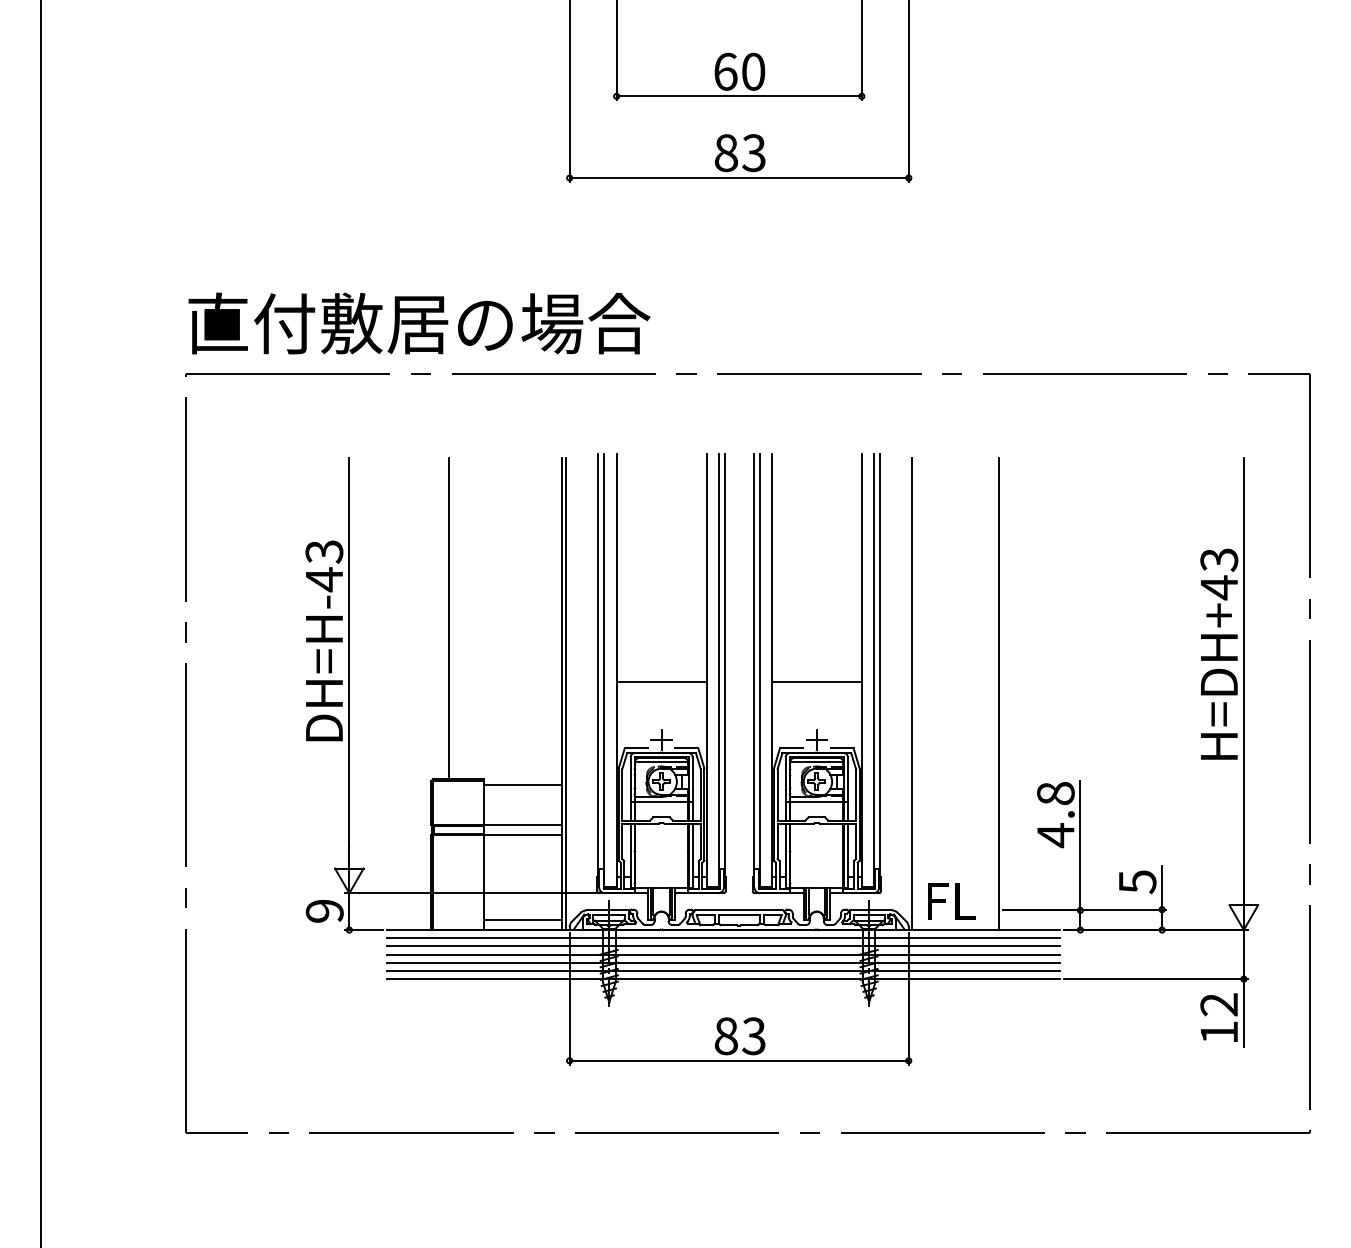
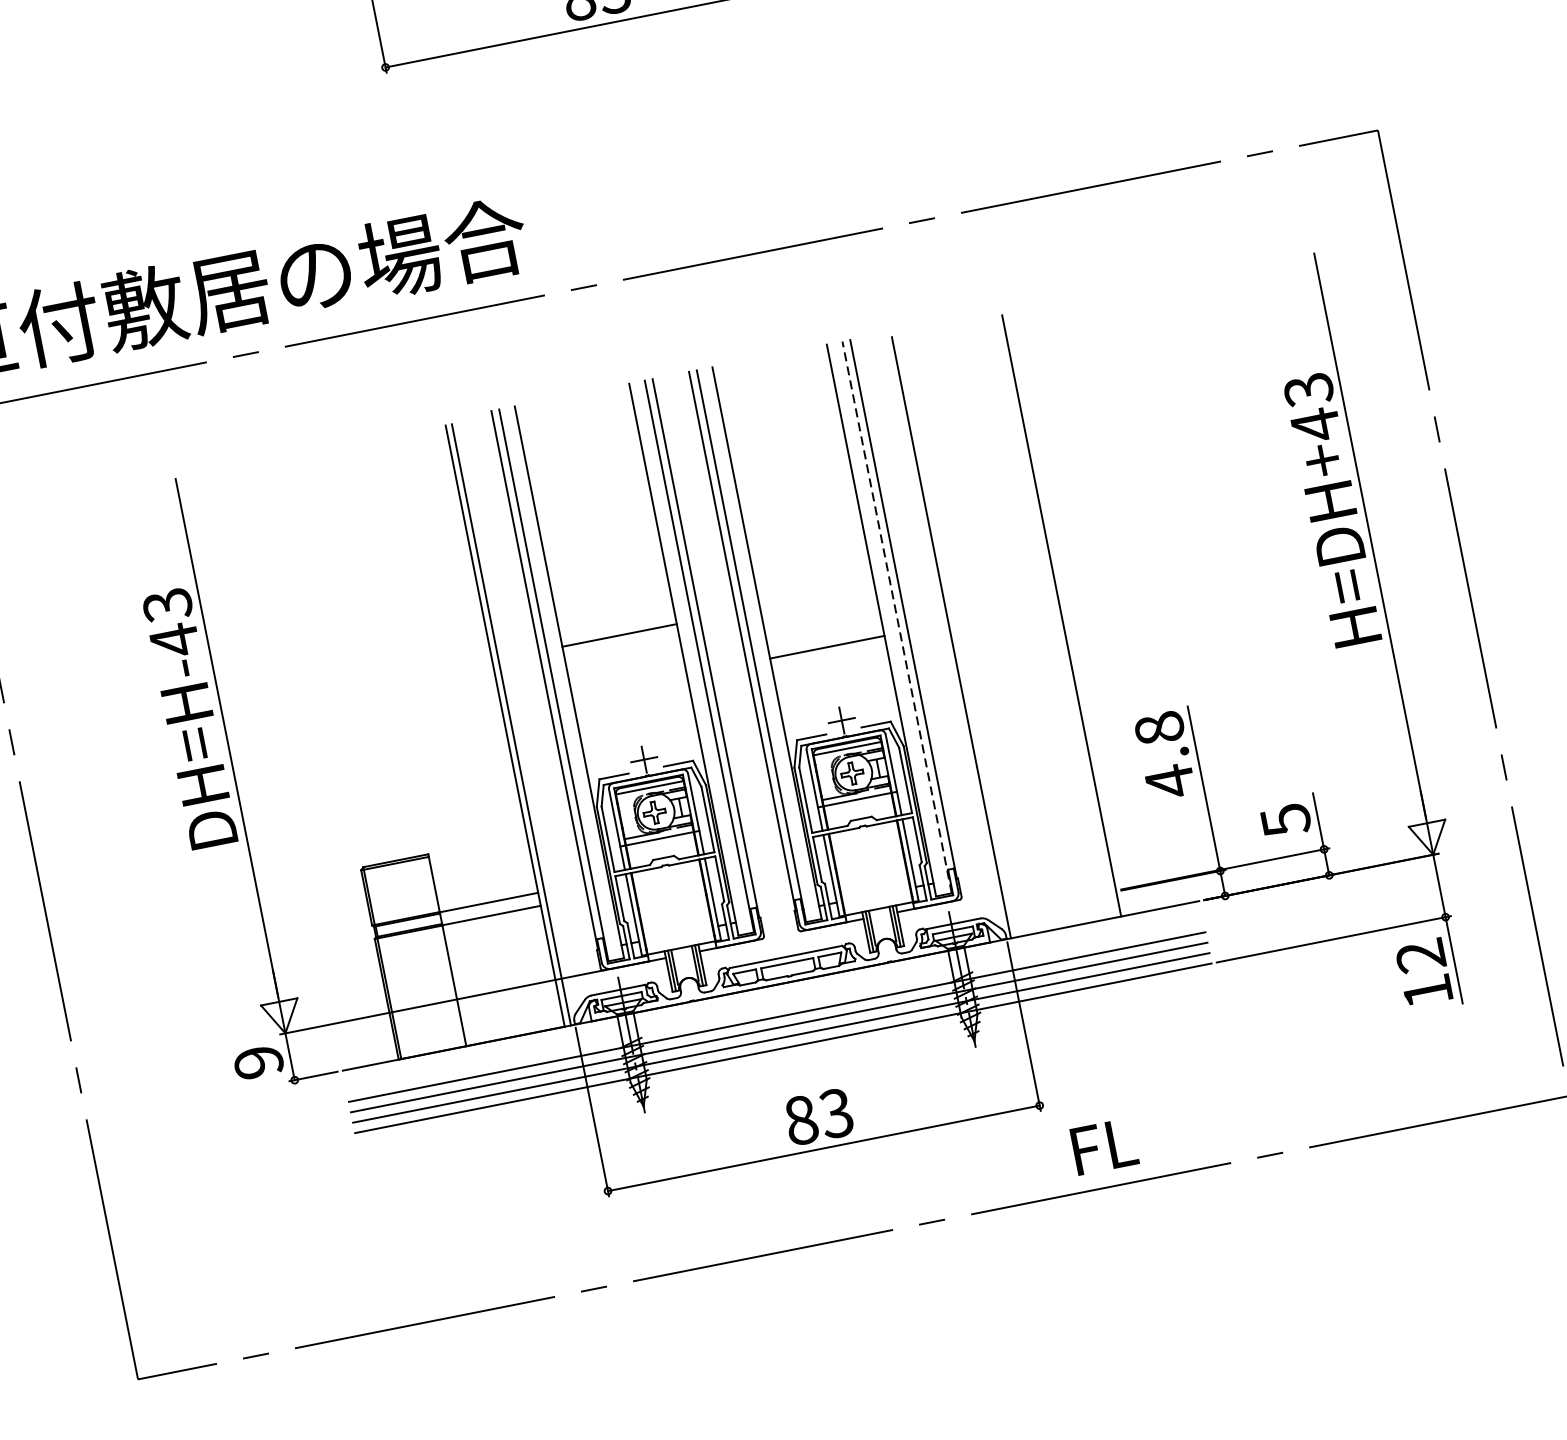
line: (449, 618) -> (343, 658), removed
line: (874, 670) -> (897, 617), solid -> dashed
line: (661, 682) -> (619, 635), moved
line: (522, 785) -> (478, 852), removed
text: (951, 901) -> (1104, 1146), moved
line: (522, 919) -> (512, 1023), removed
line: (723, 938) -> (773, 996), removed
line: (723, 946) -> (775, 1006), removed

